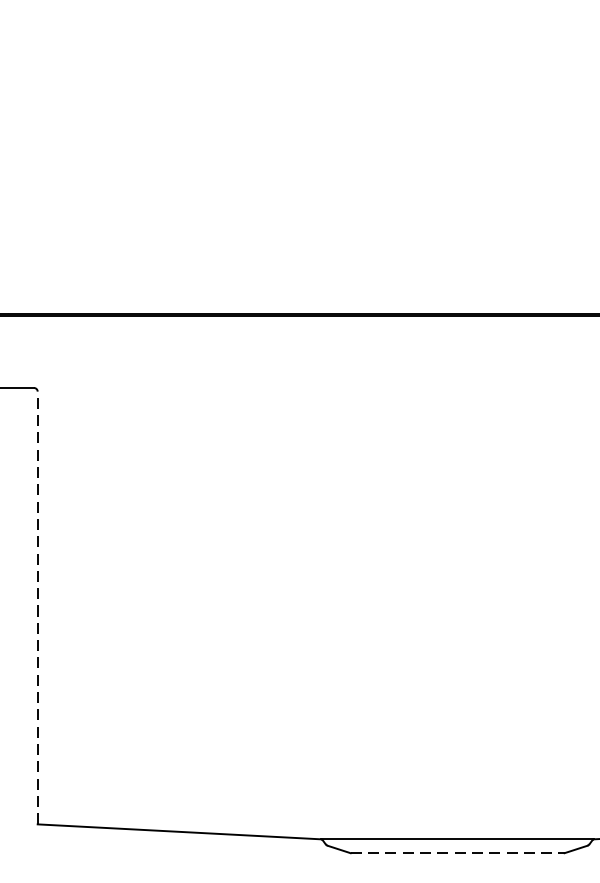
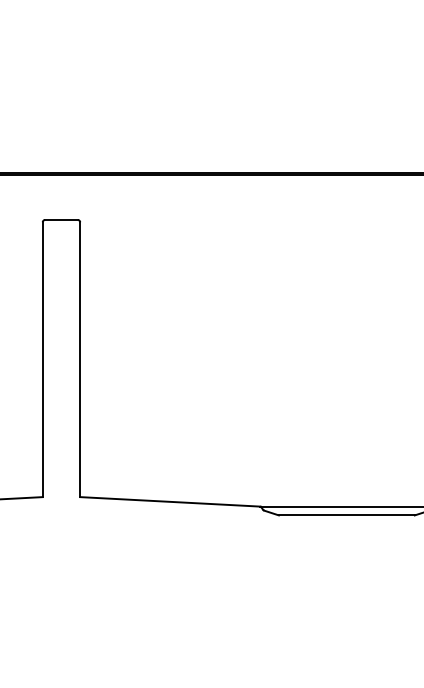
line: (38, 607) -> (80, 359), dashed -> solid
line: (457, 853) -> (346, 515), dashed -> solid

